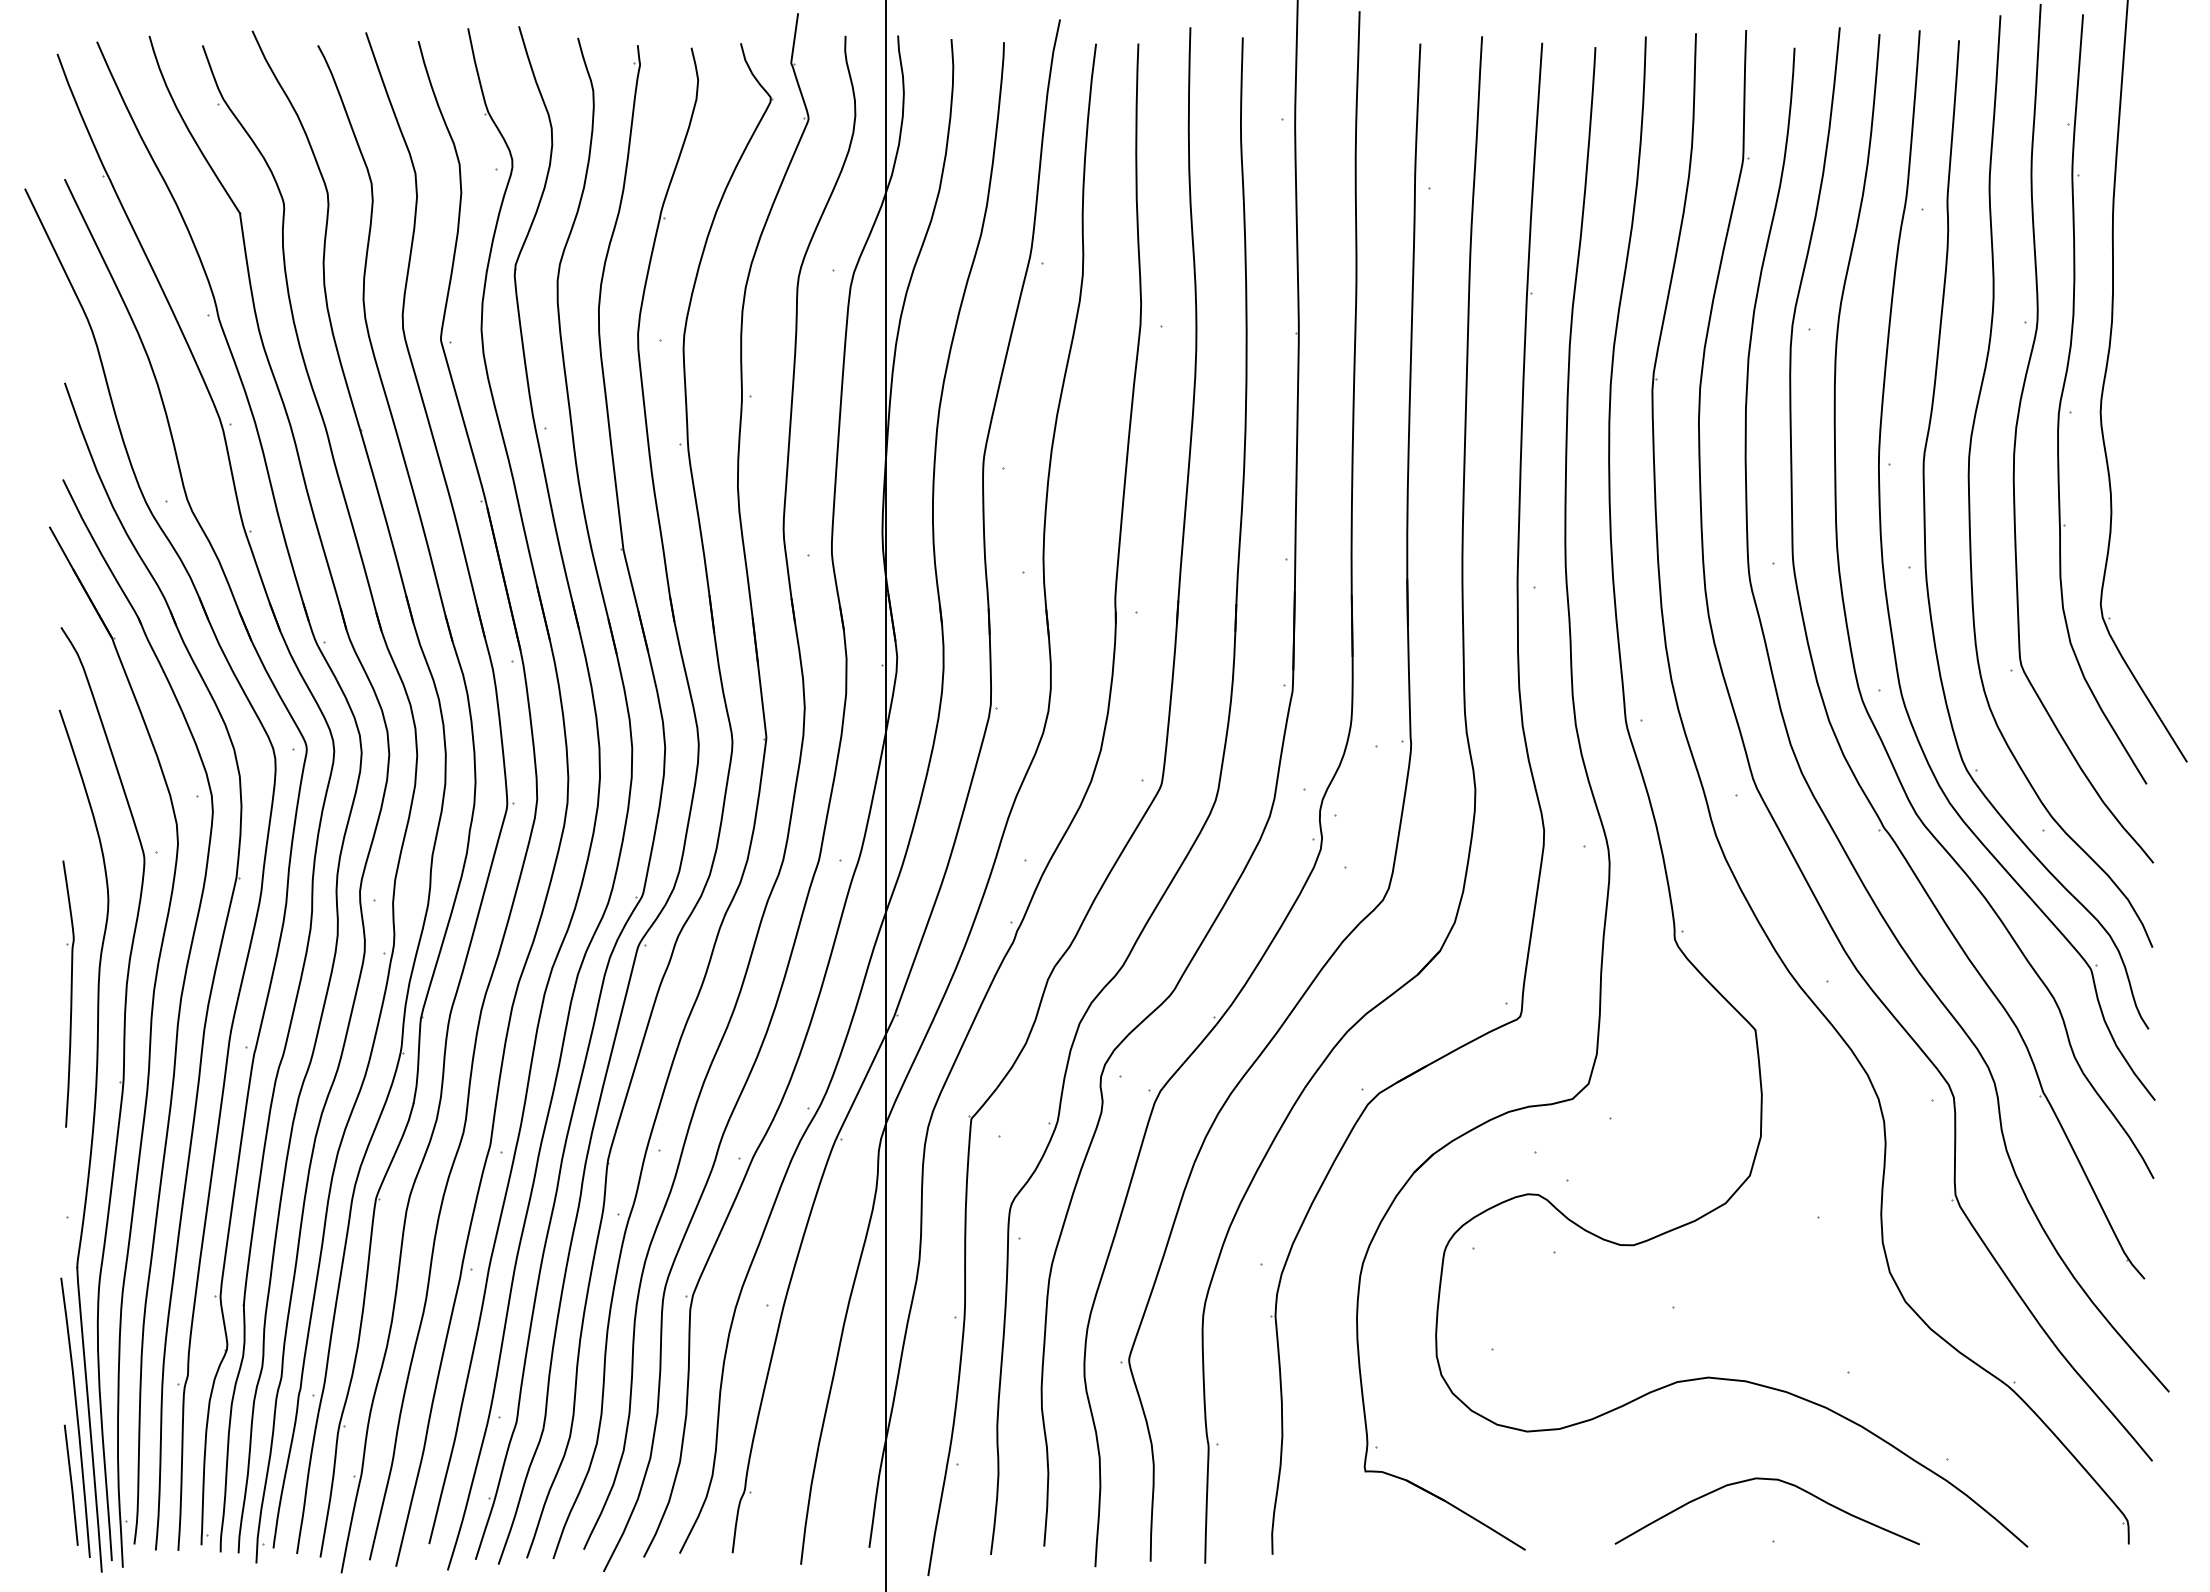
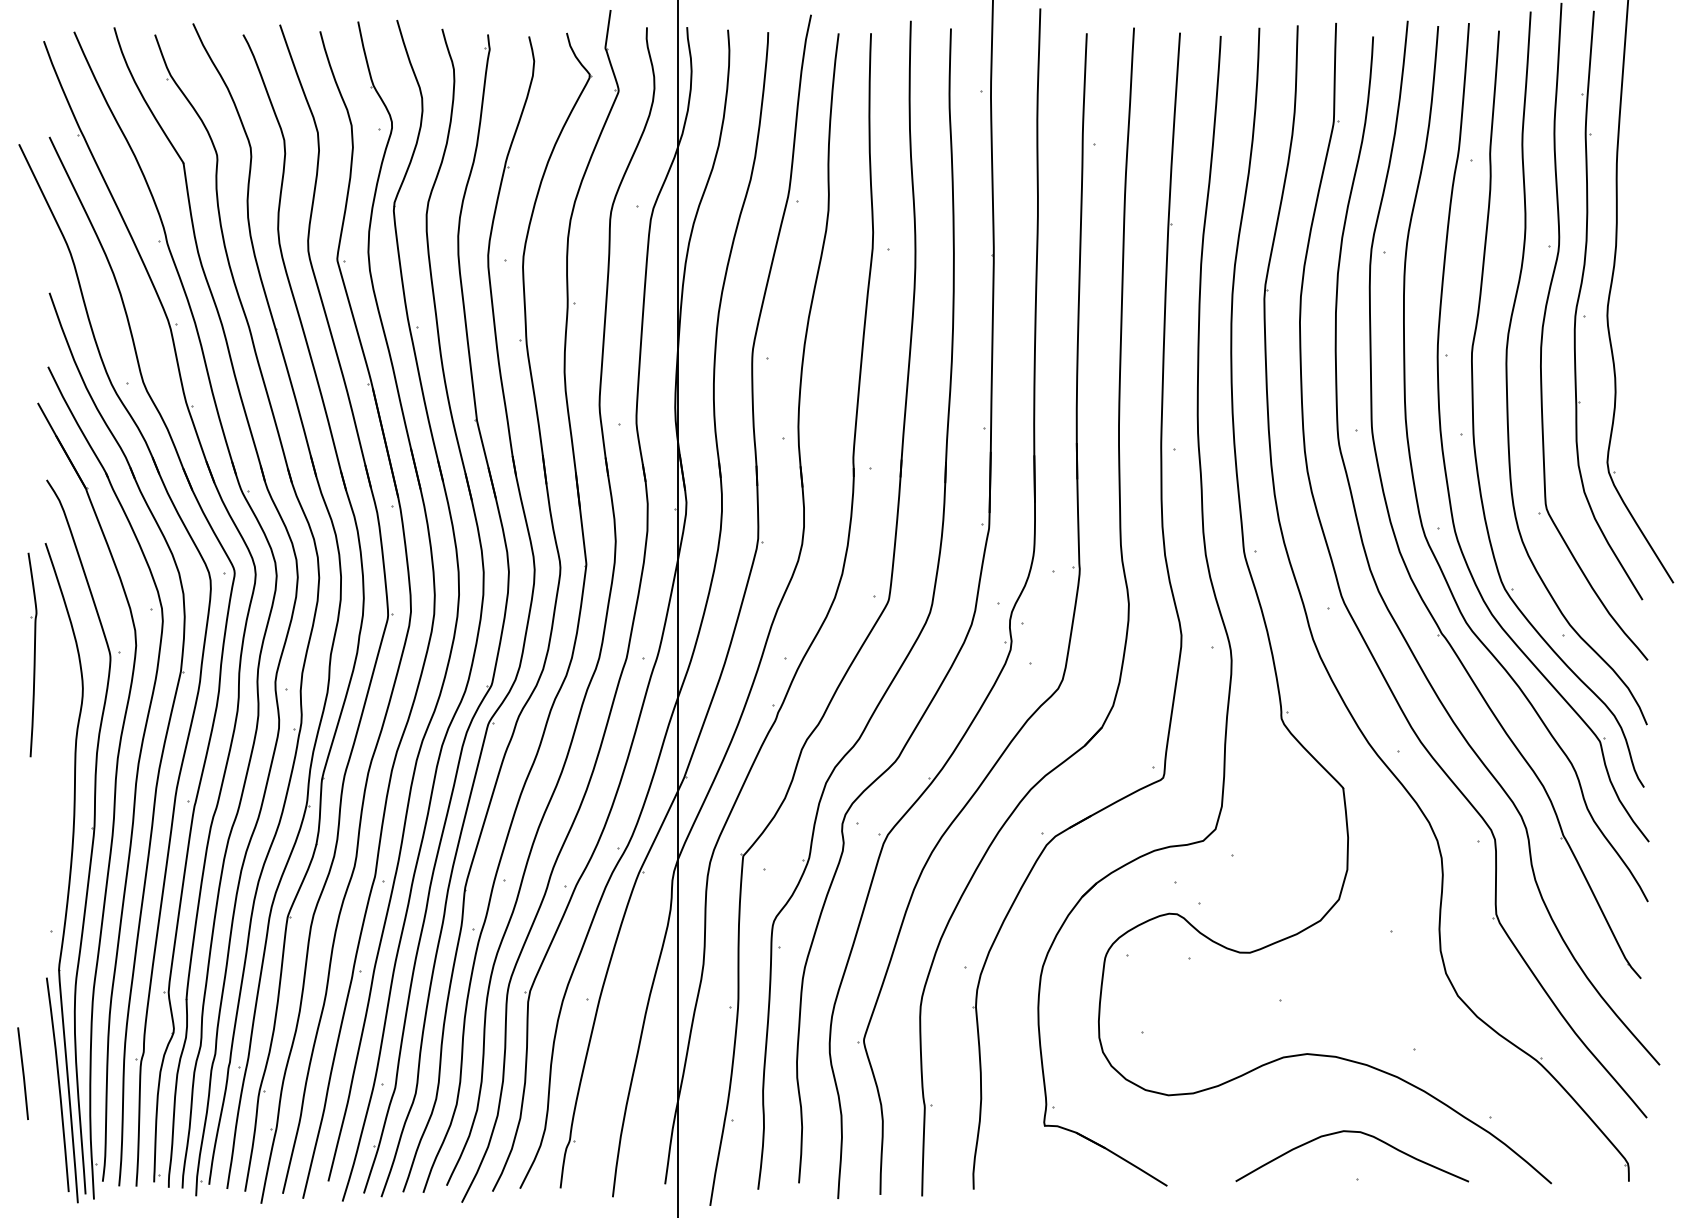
part: (68, 993) -> (32, 654), moved
line: (70, 1484) -> (22, 1073), moved

